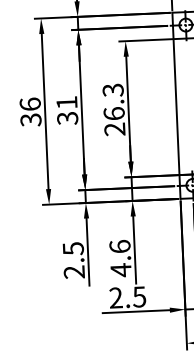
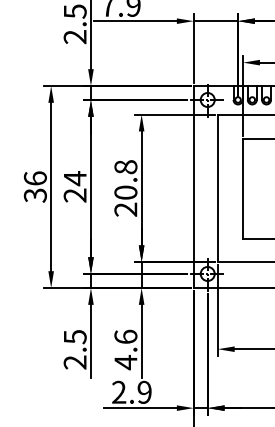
text: (113, 101) -> (125, 179), 26.3 -> 20.8
text: (67, 110) -> (75, 186), 31 -> 24
text: (139, 296) -> (144, 391), 2.5 -> 2.9

